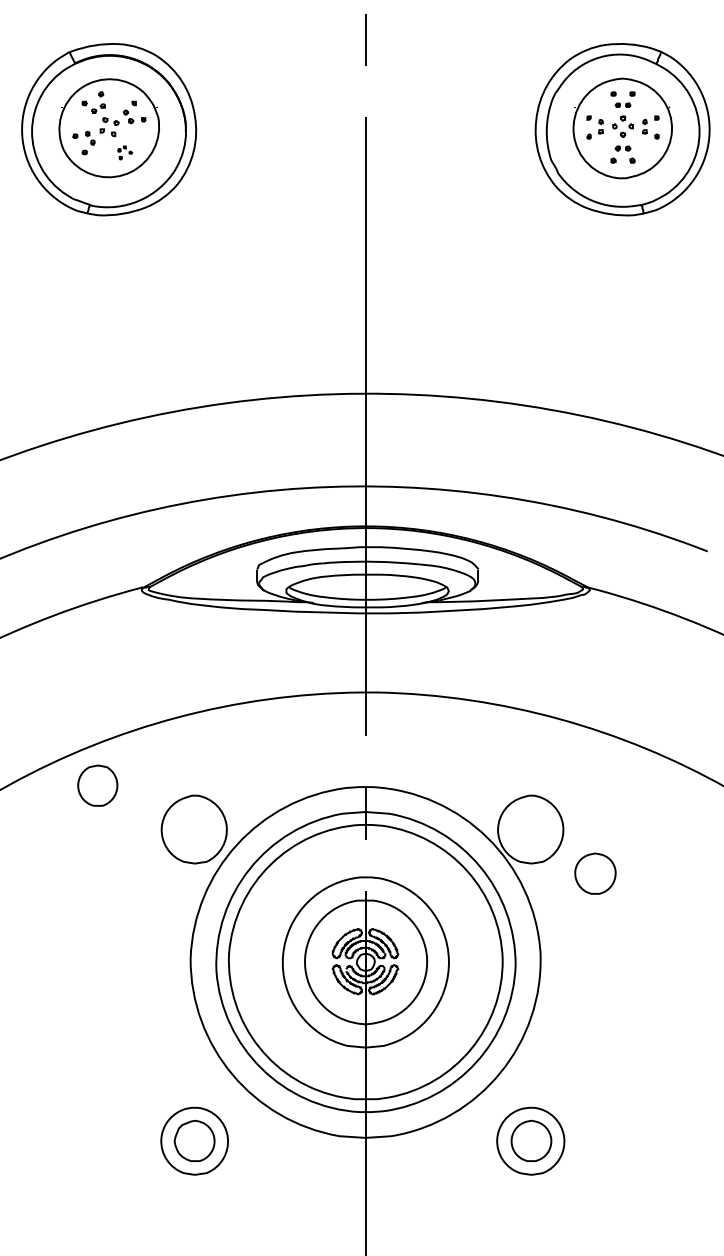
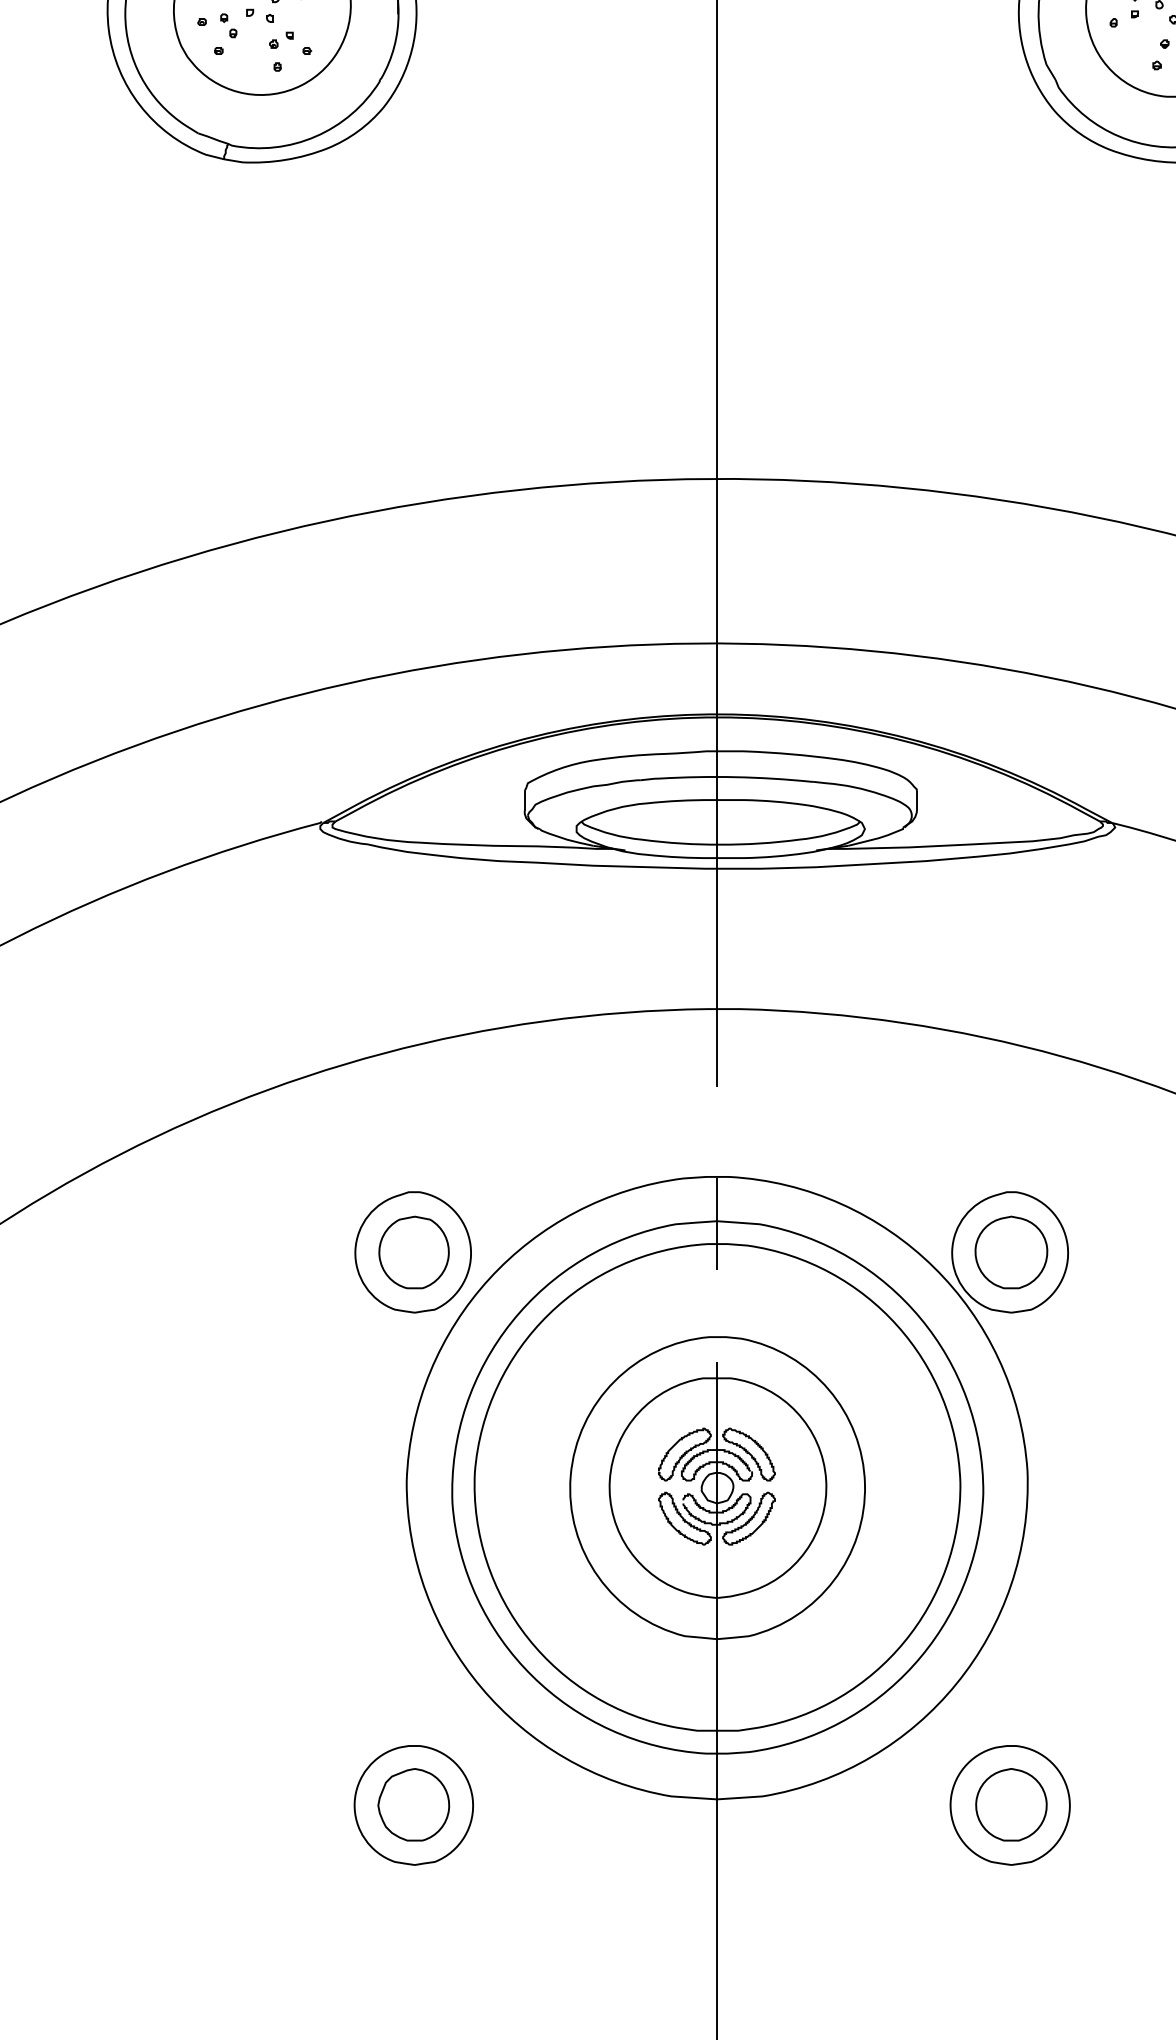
part: (124, 152) -> (289, 50), size x1.67
part: (97, 785) -> (413, 1252), moved
part: (595, 873) -> (1011, 1252), moved

